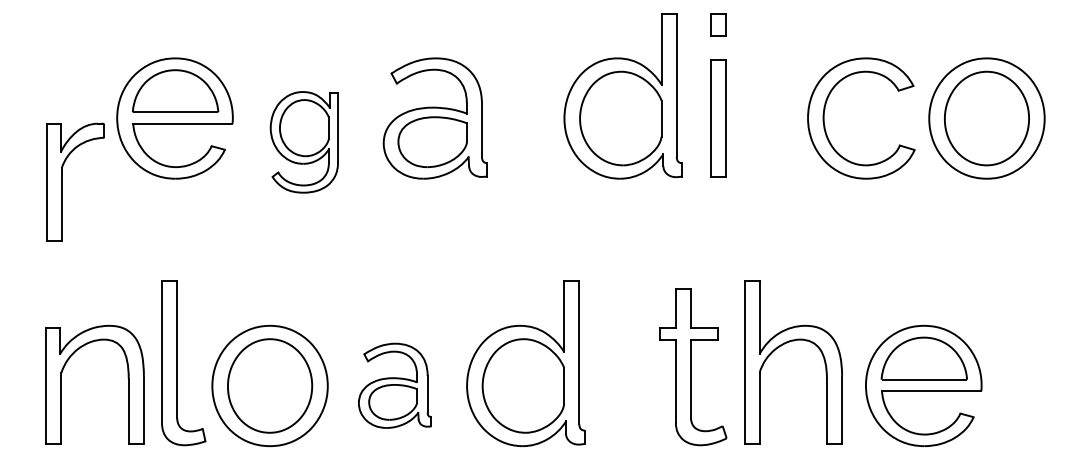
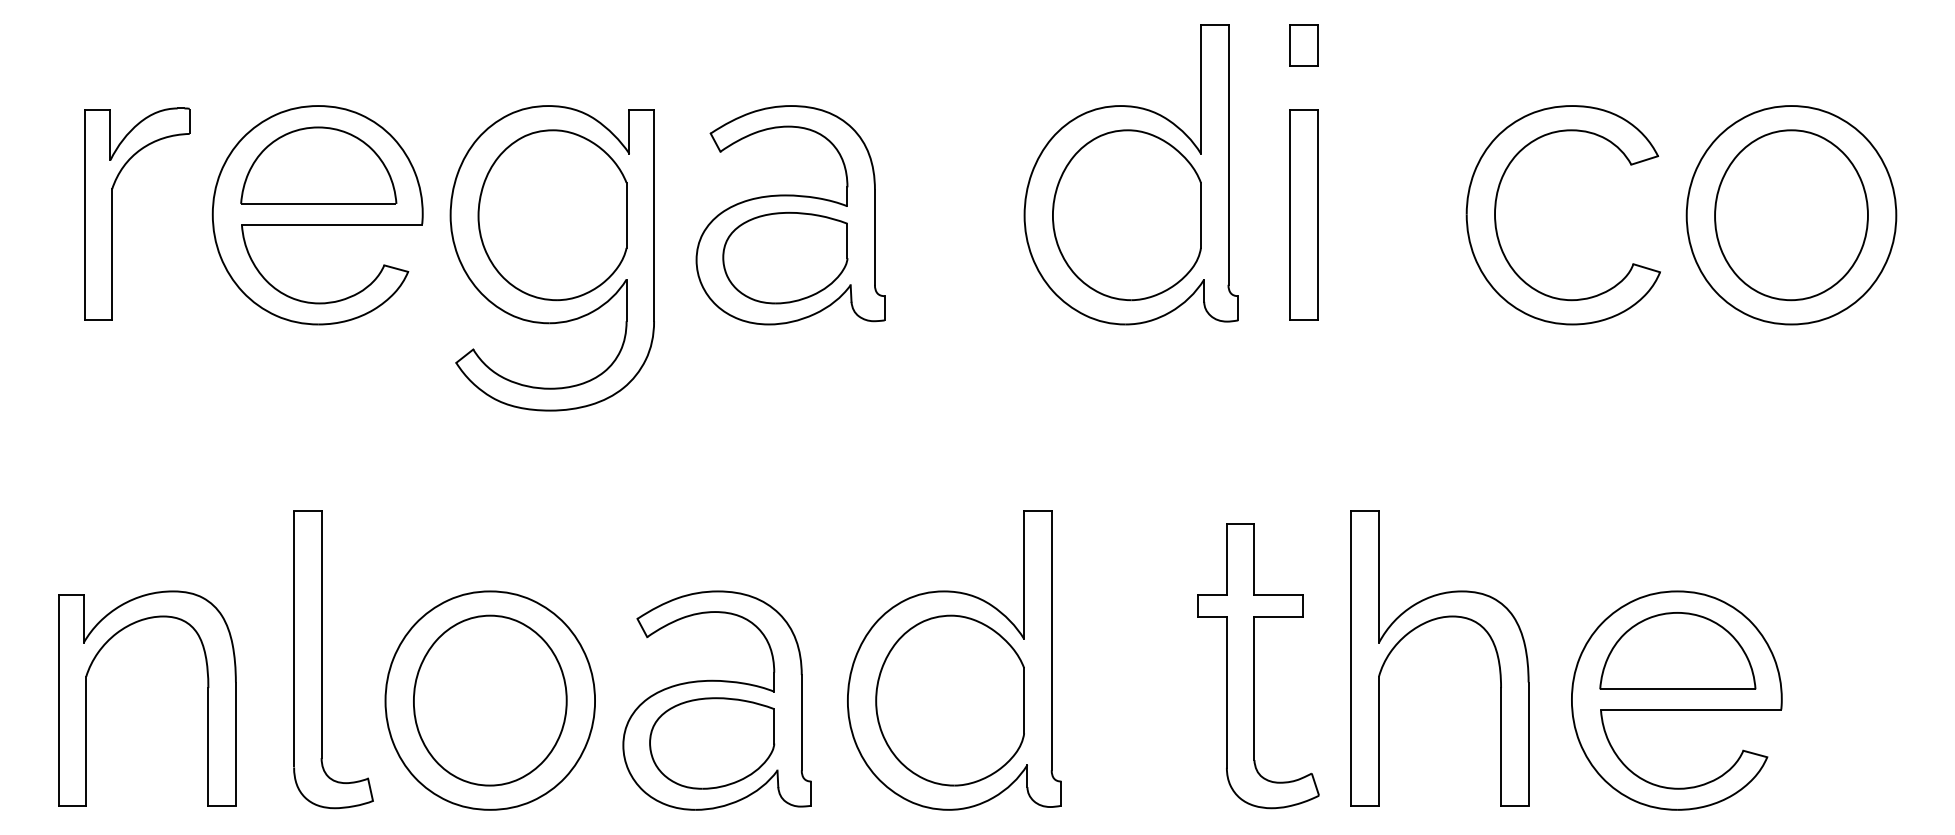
part: (304, 142) -> (552, 258), size x1.67
part: (62, 181) -> (113, 213), moved
part: (61, 384) -> (86, 697), moved
part: (394, 385) -> (716, 699), size x1.43

